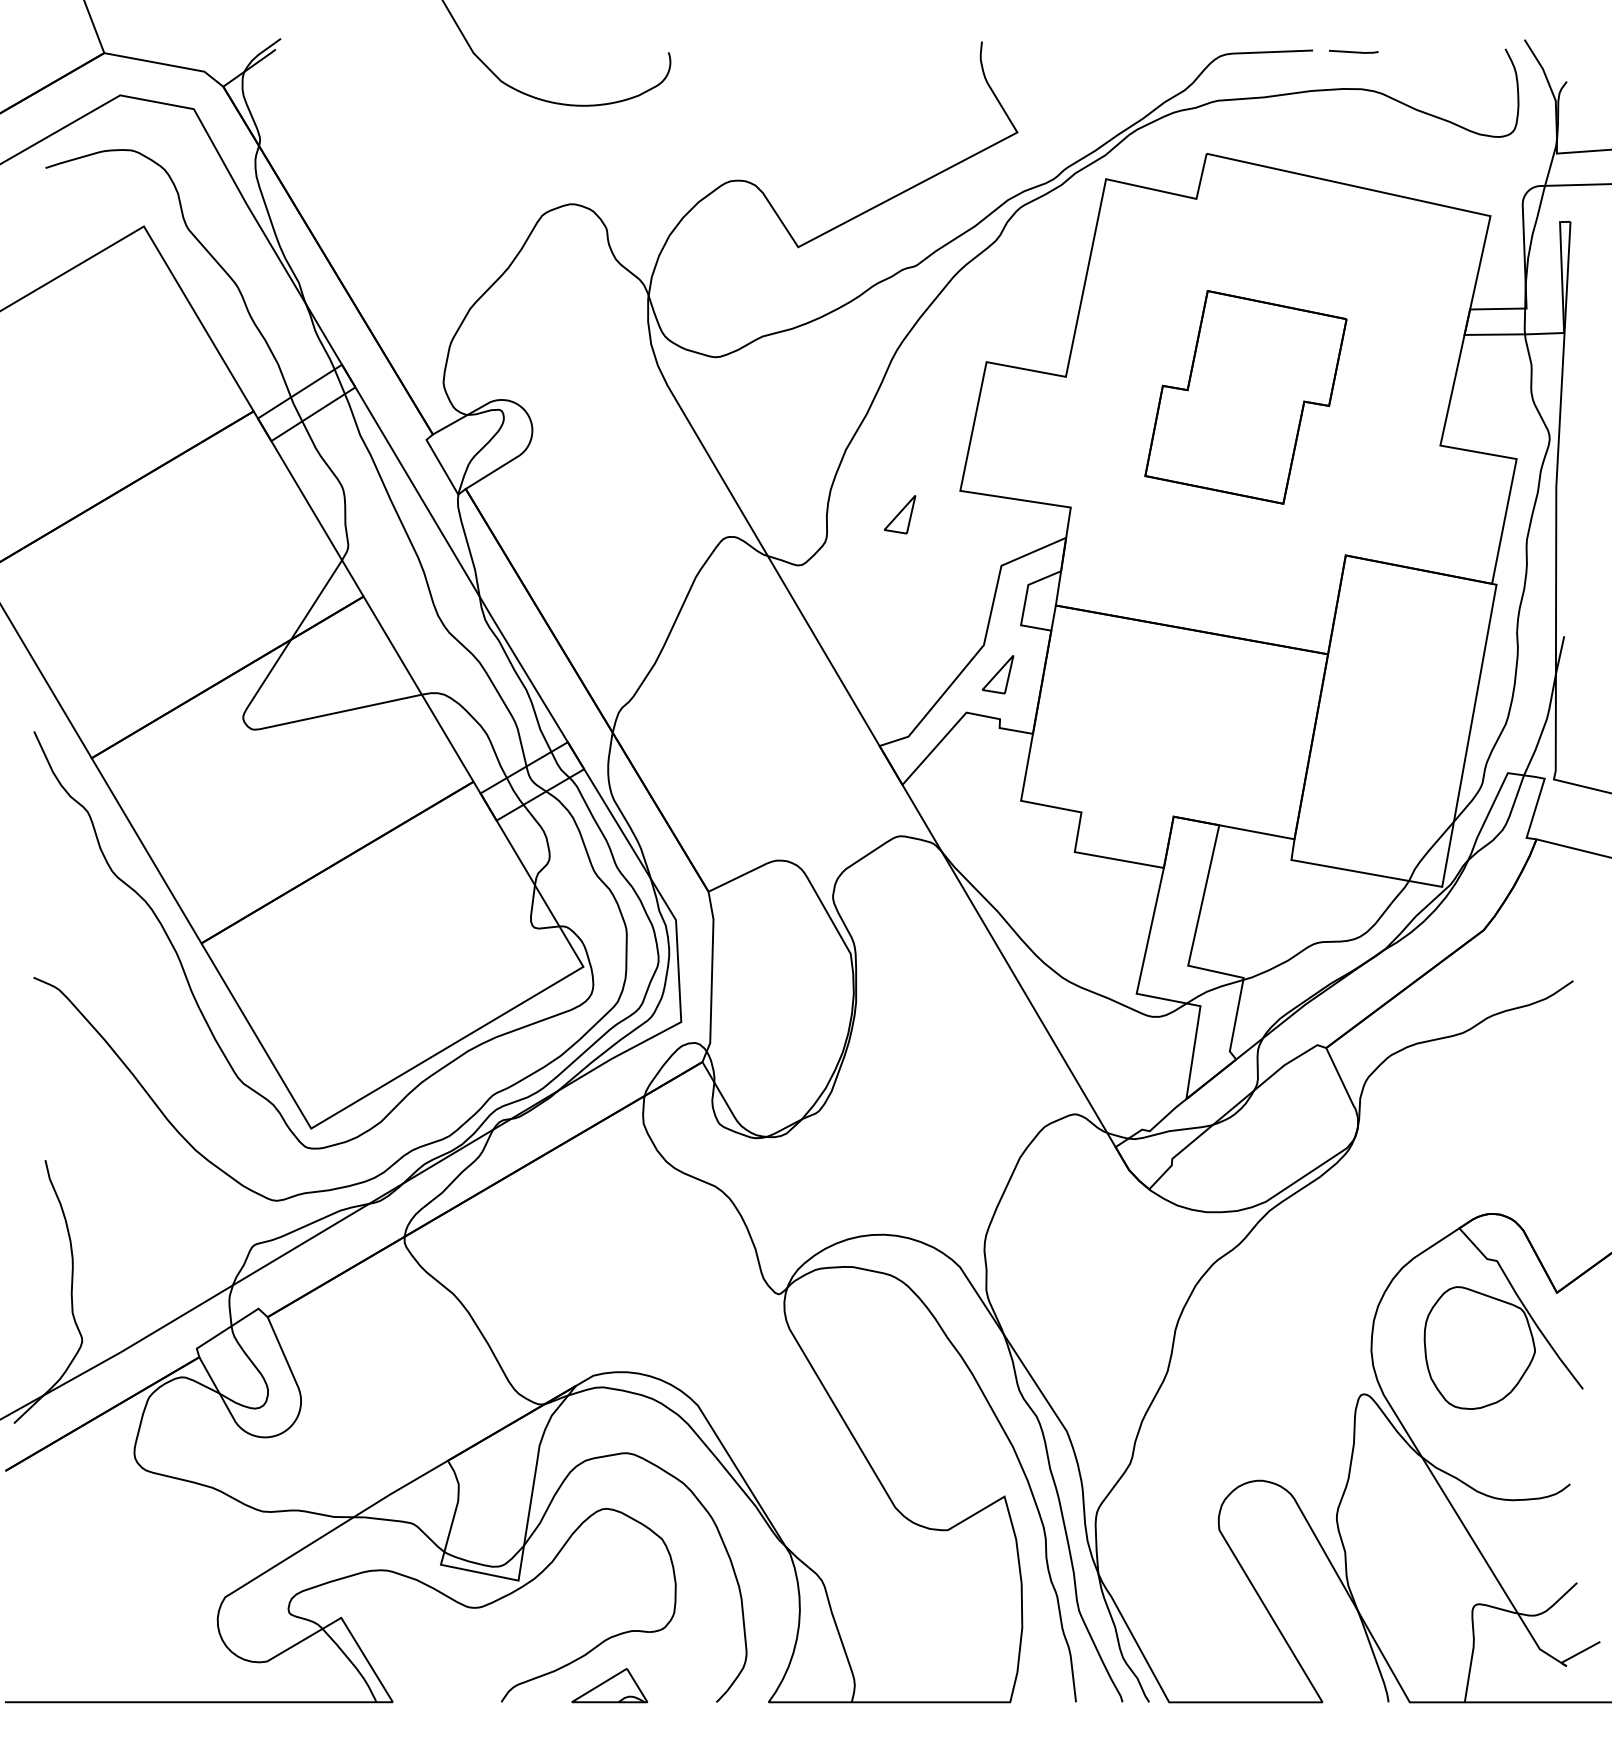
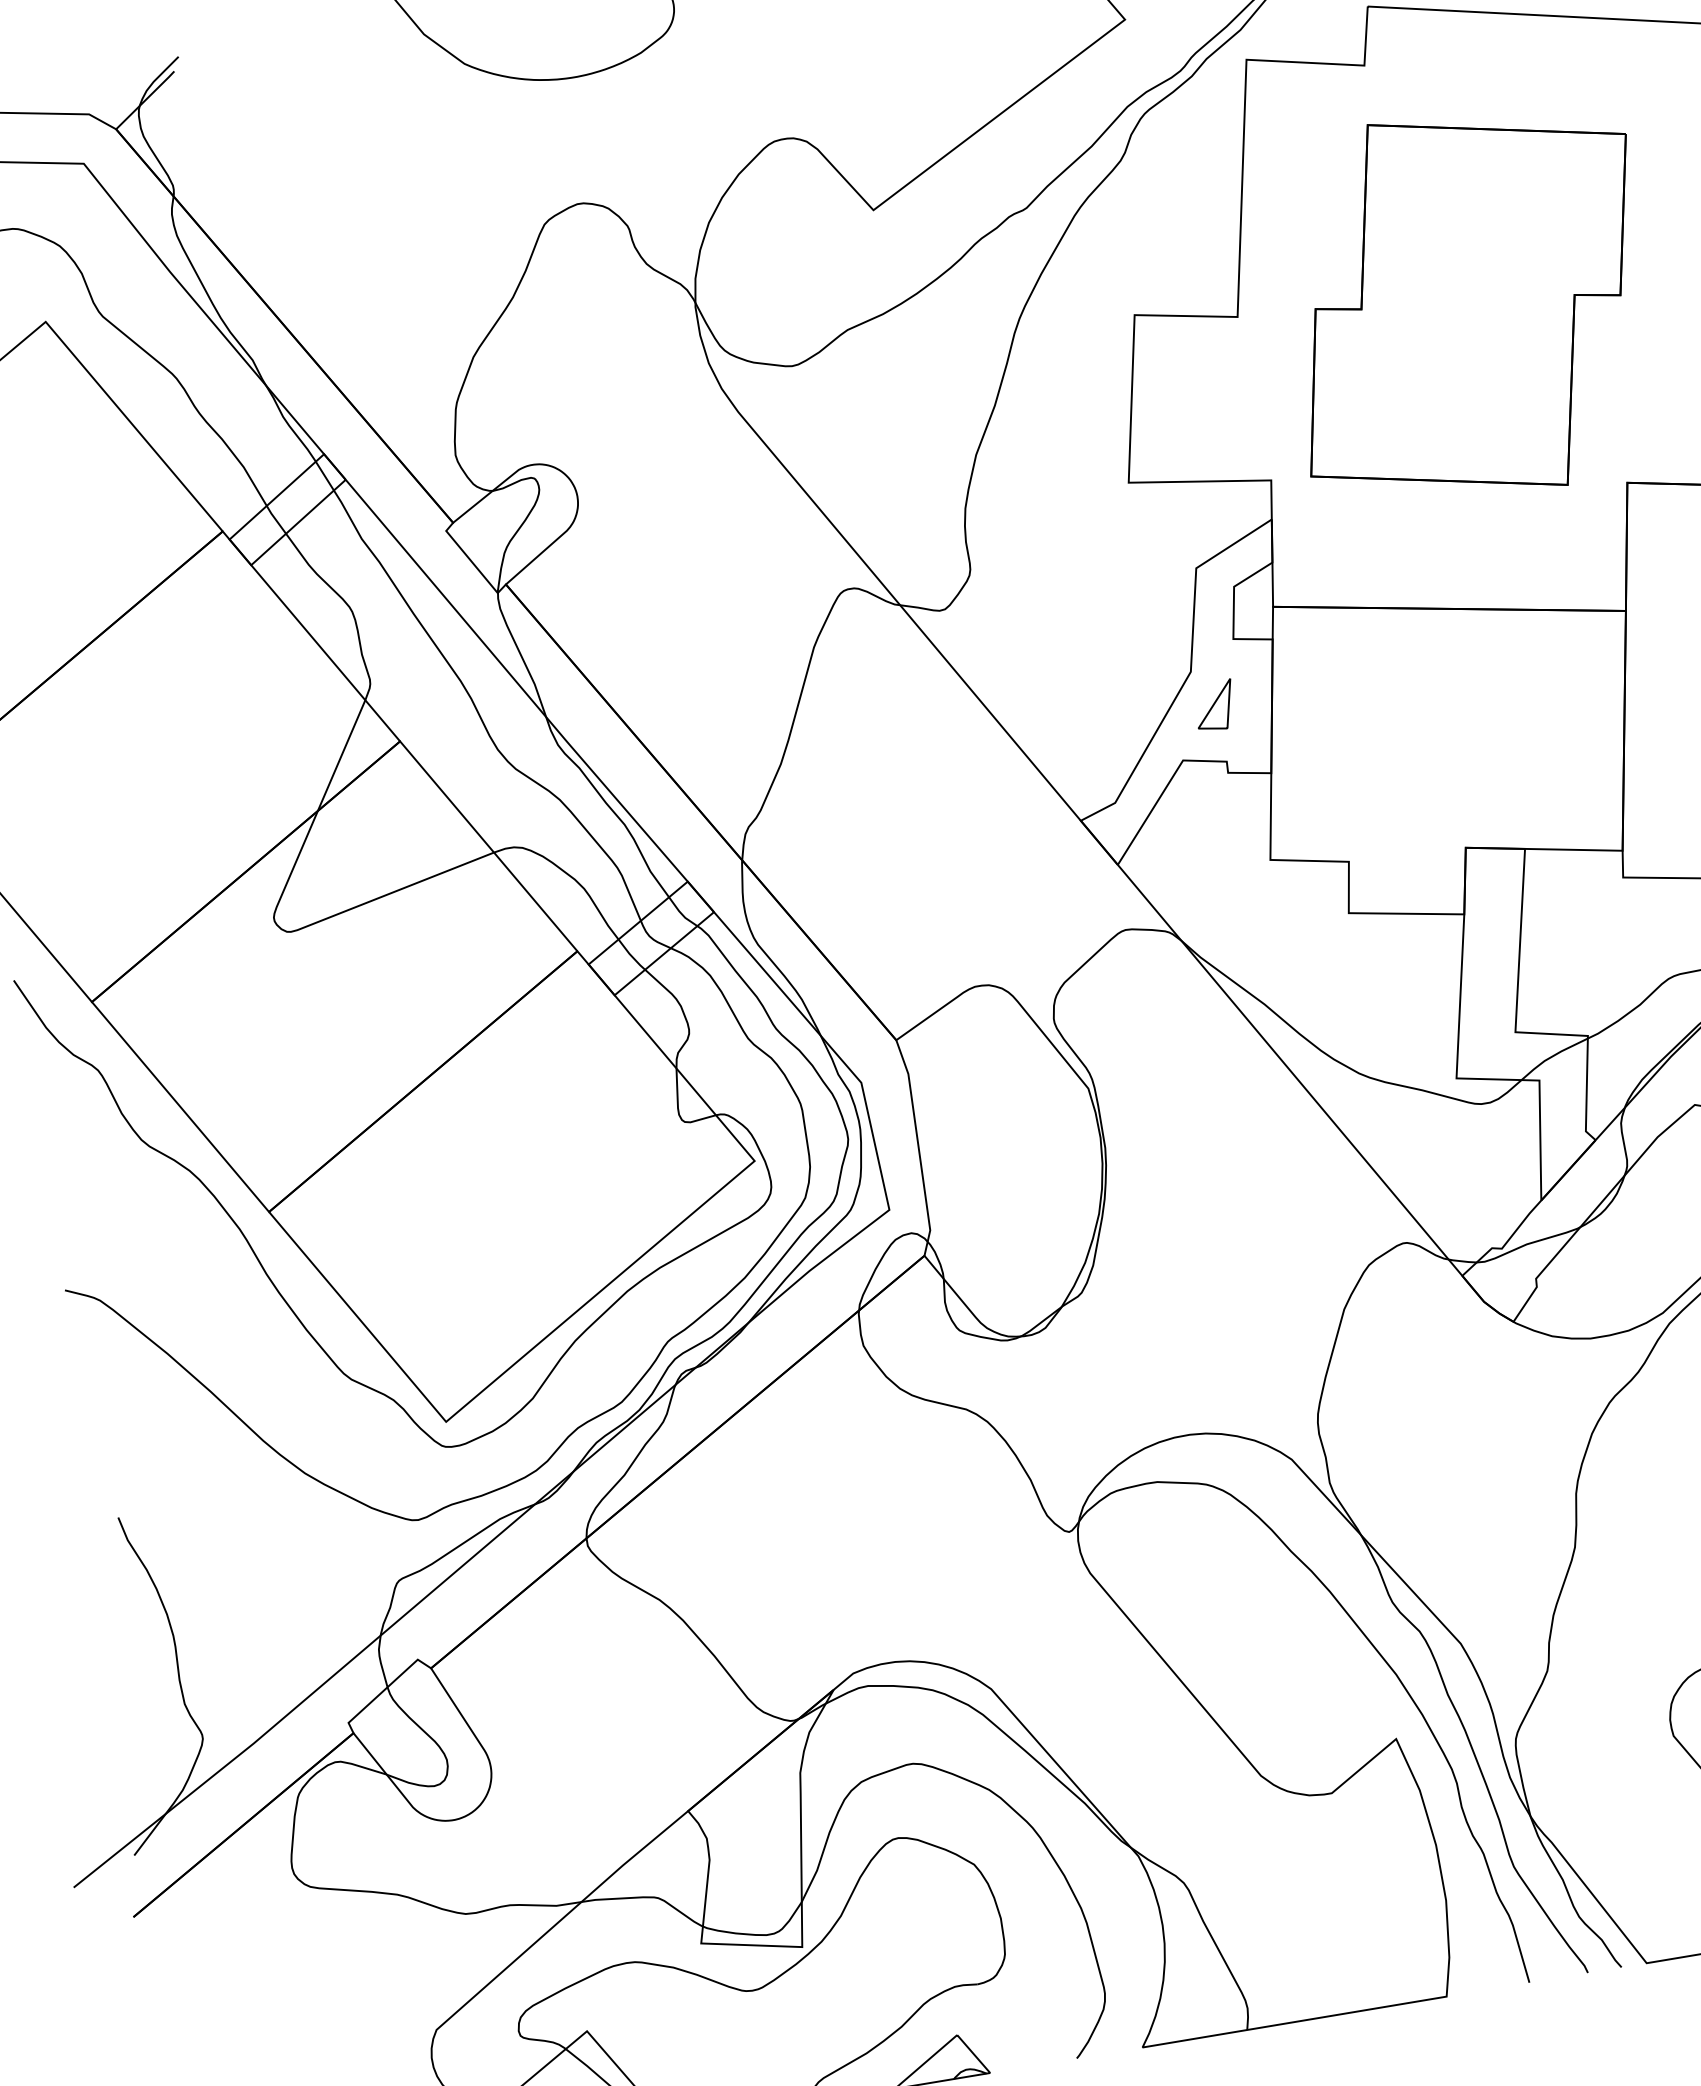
part: (1245, 397) -> (1467, 305), size x1.43
part: (899, 514) -> (1057, 525), removed

